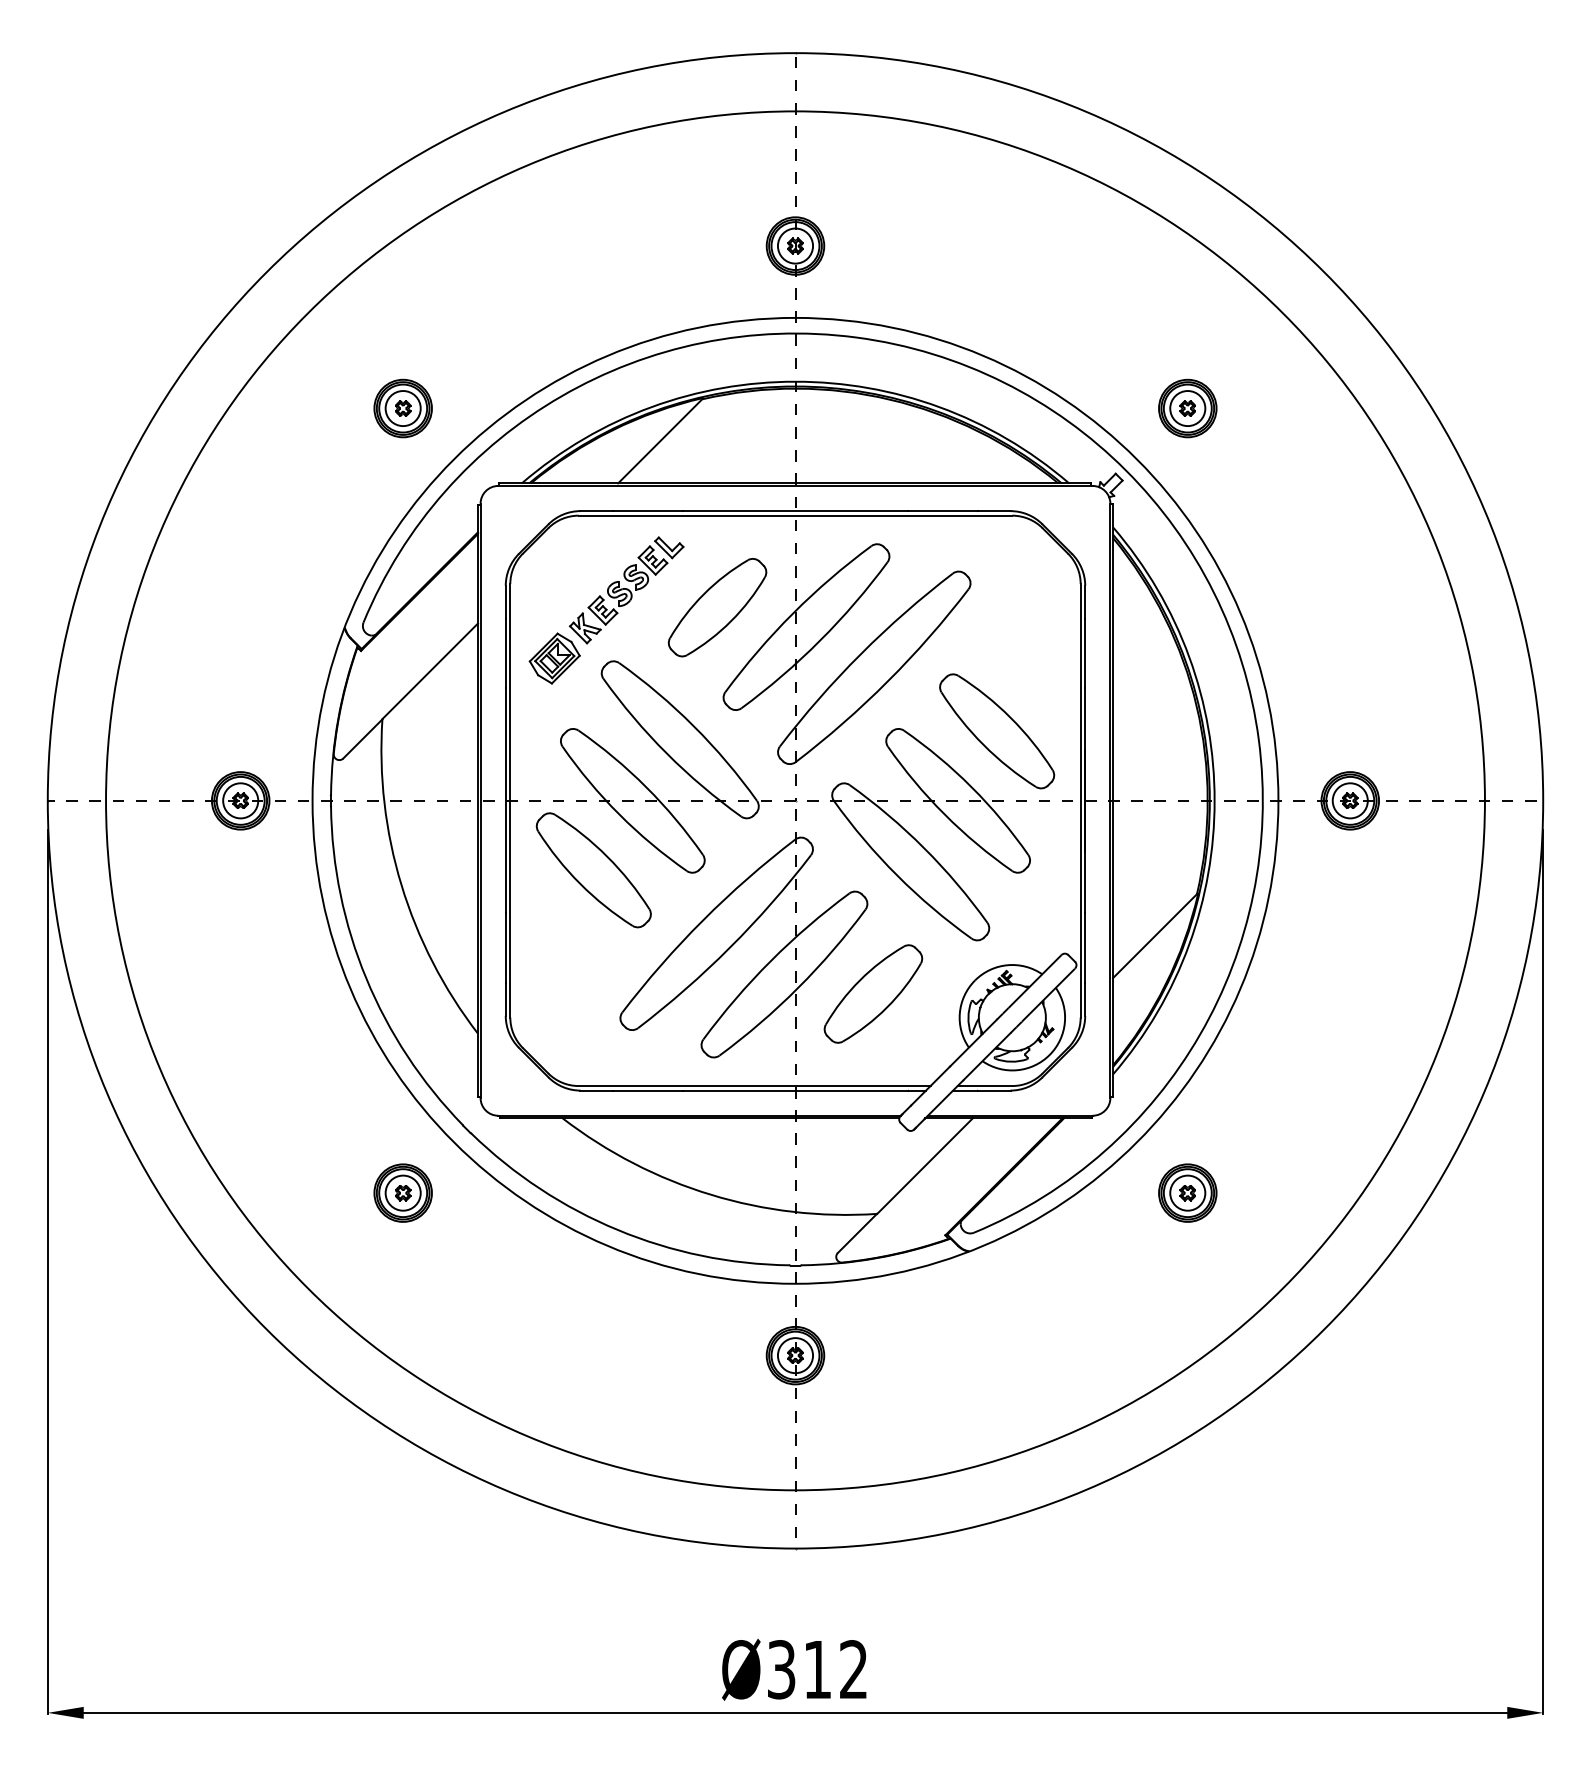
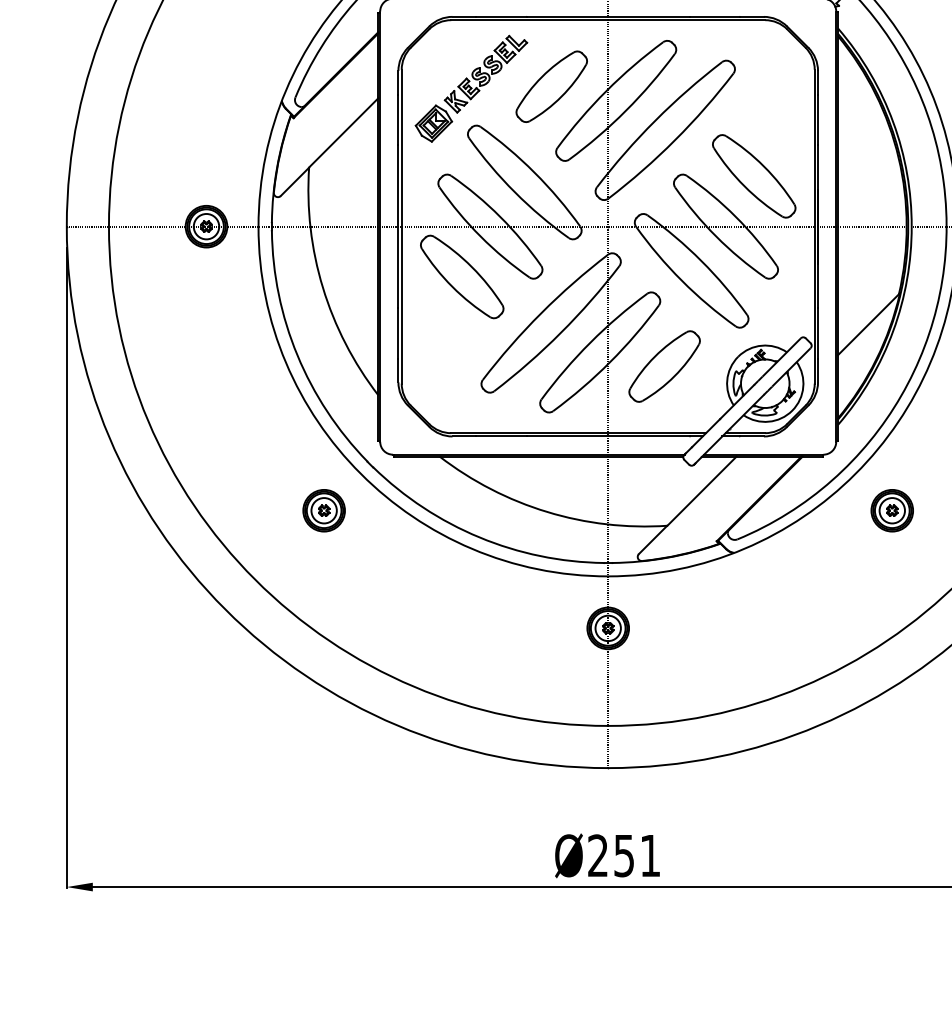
text: (816, 1669) -> (623, 855), Ø312 -> Ø251

